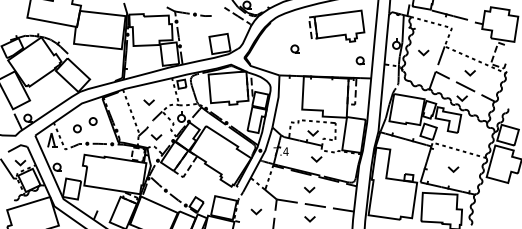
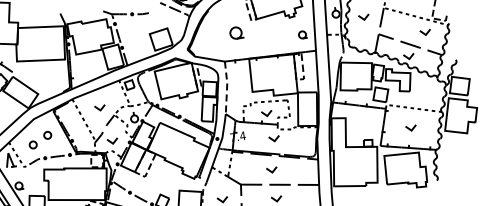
part: (294, 48) -> (235, 32), size x1.6
part: (469, 73) -> (424, 33), moved
line: (277, 101) -> (226, 87), solid -> dashed

